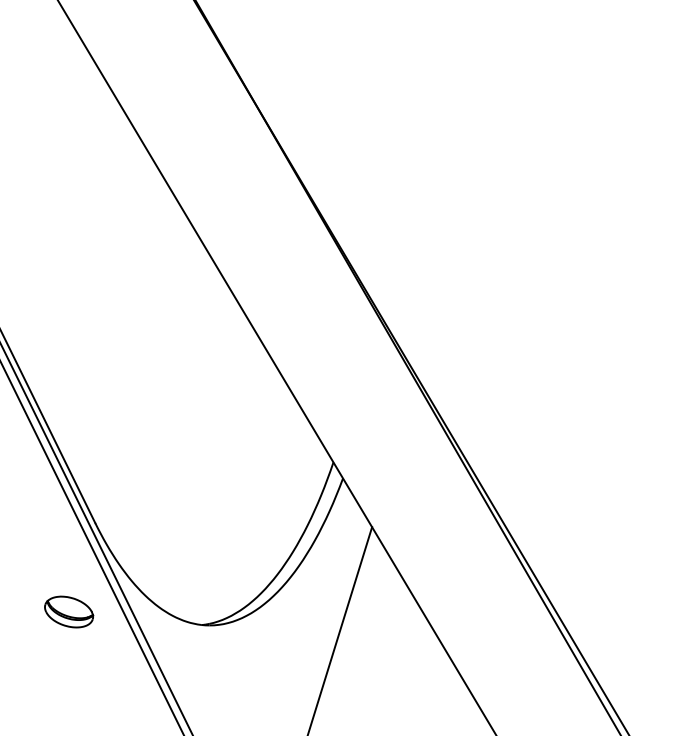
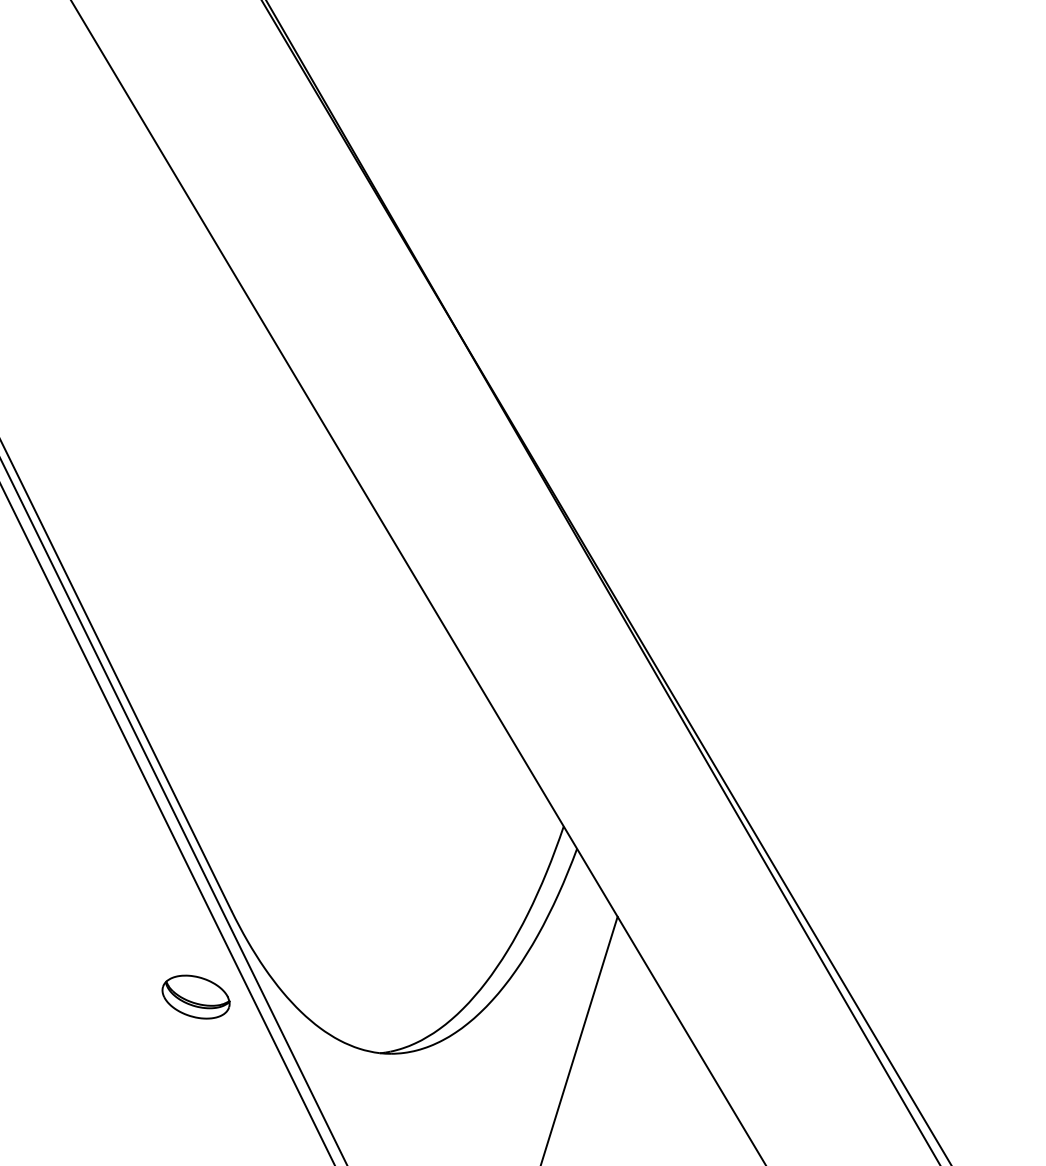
part: (68, 611) -> (195, 996), moved

